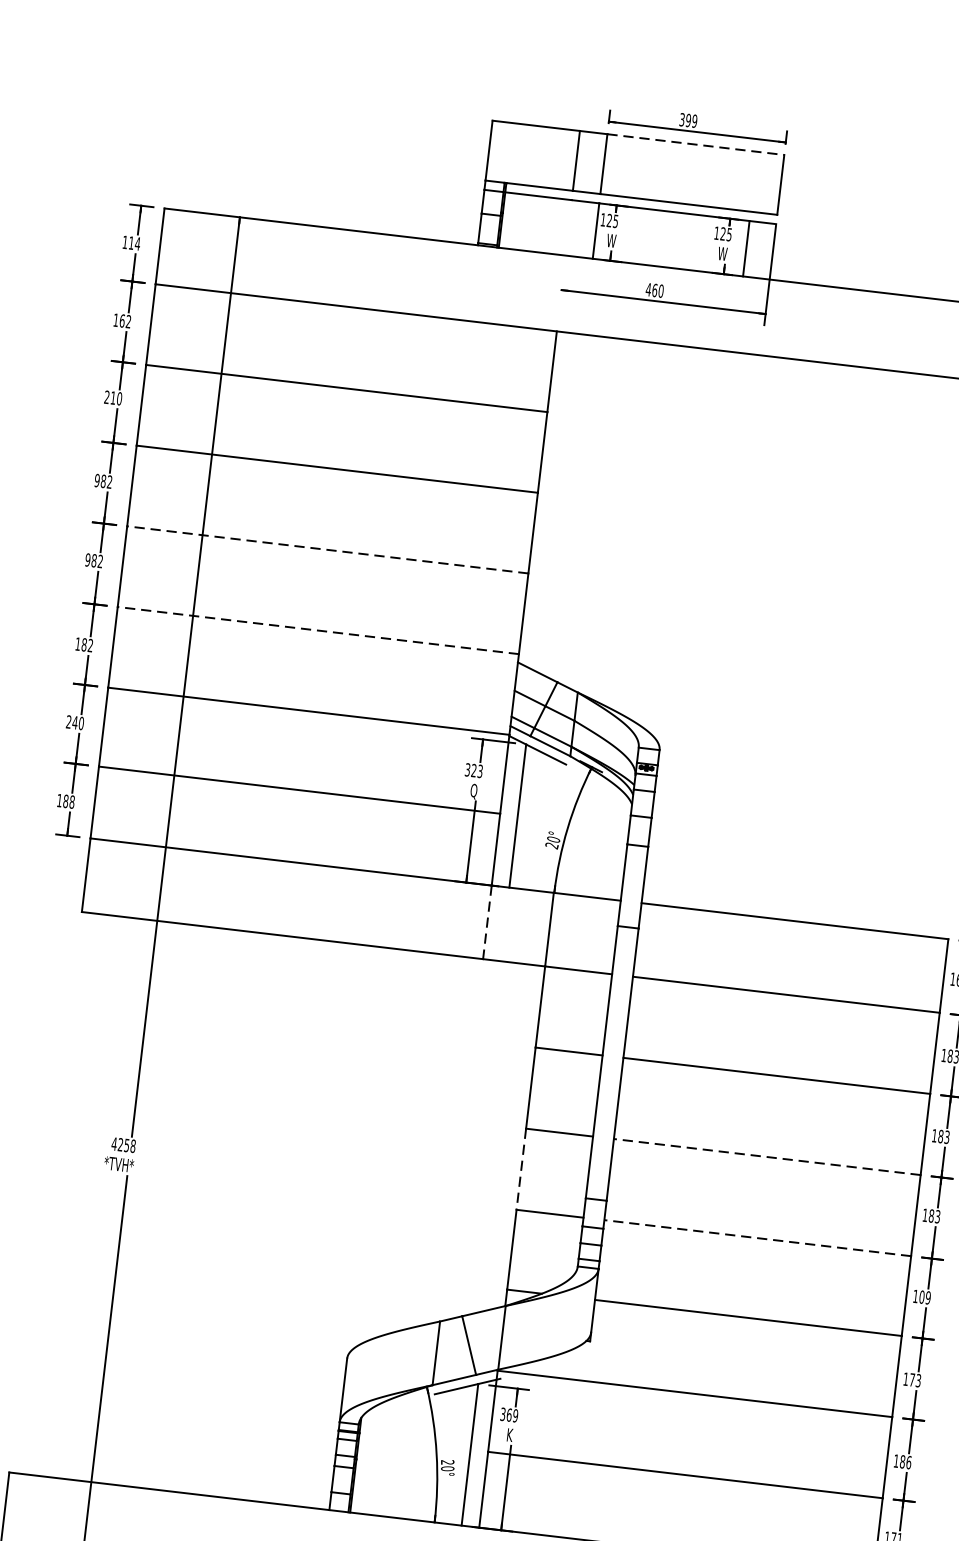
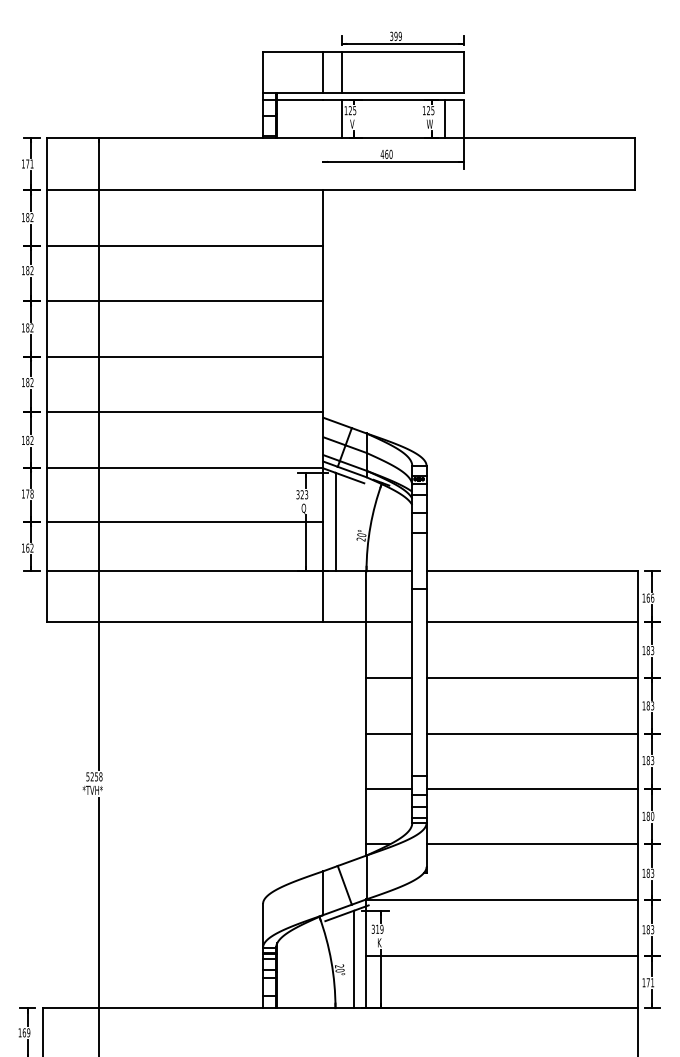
line: (695, 145) -> (402, 52), dashed -> solid
text: (611, 239) -> (353, 123), W -> V
text: (134, 242) -> (29, 163), 114 -> 171
text: (122, 320) -> (27, 217), 162 -> 182
text: (112, 397) -> (27, 270), 210 -> 182
text: (97, 480) -> (23, 327), 982 -> 182
line: (326, 549) -> (184, 356), dashed -> solid
text: (88, 559) -> (23, 382), 982 -> 182
line: (316, 631) -> (184, 412), dashed -> solid
text: (74, 721) -> (27, 493), 240 -> 178
text: (68, 800) -> (29, 547), 188 -> 162
line: (487, 923) -> (323, 597), dashed -> solid
text: (113, 1143) -> (87, 776), 4258 -> 5258
line: (767, 1156) -> (532, 733), dashed -> solid
line: (521, 1169) -> (366, 761), dashed -> solid
line: (758, 1238) -> (532, 789), dashed -> solid
text: (923, 1297) -> (649, 816), 109 -> 180
text: (911, 1378) -> (647, 872), 173 -> 183
text: (509, 1413) -> (377, 928), 369 -> 319
text: (908, 1462) -> (652, 929), 186 -> 183

